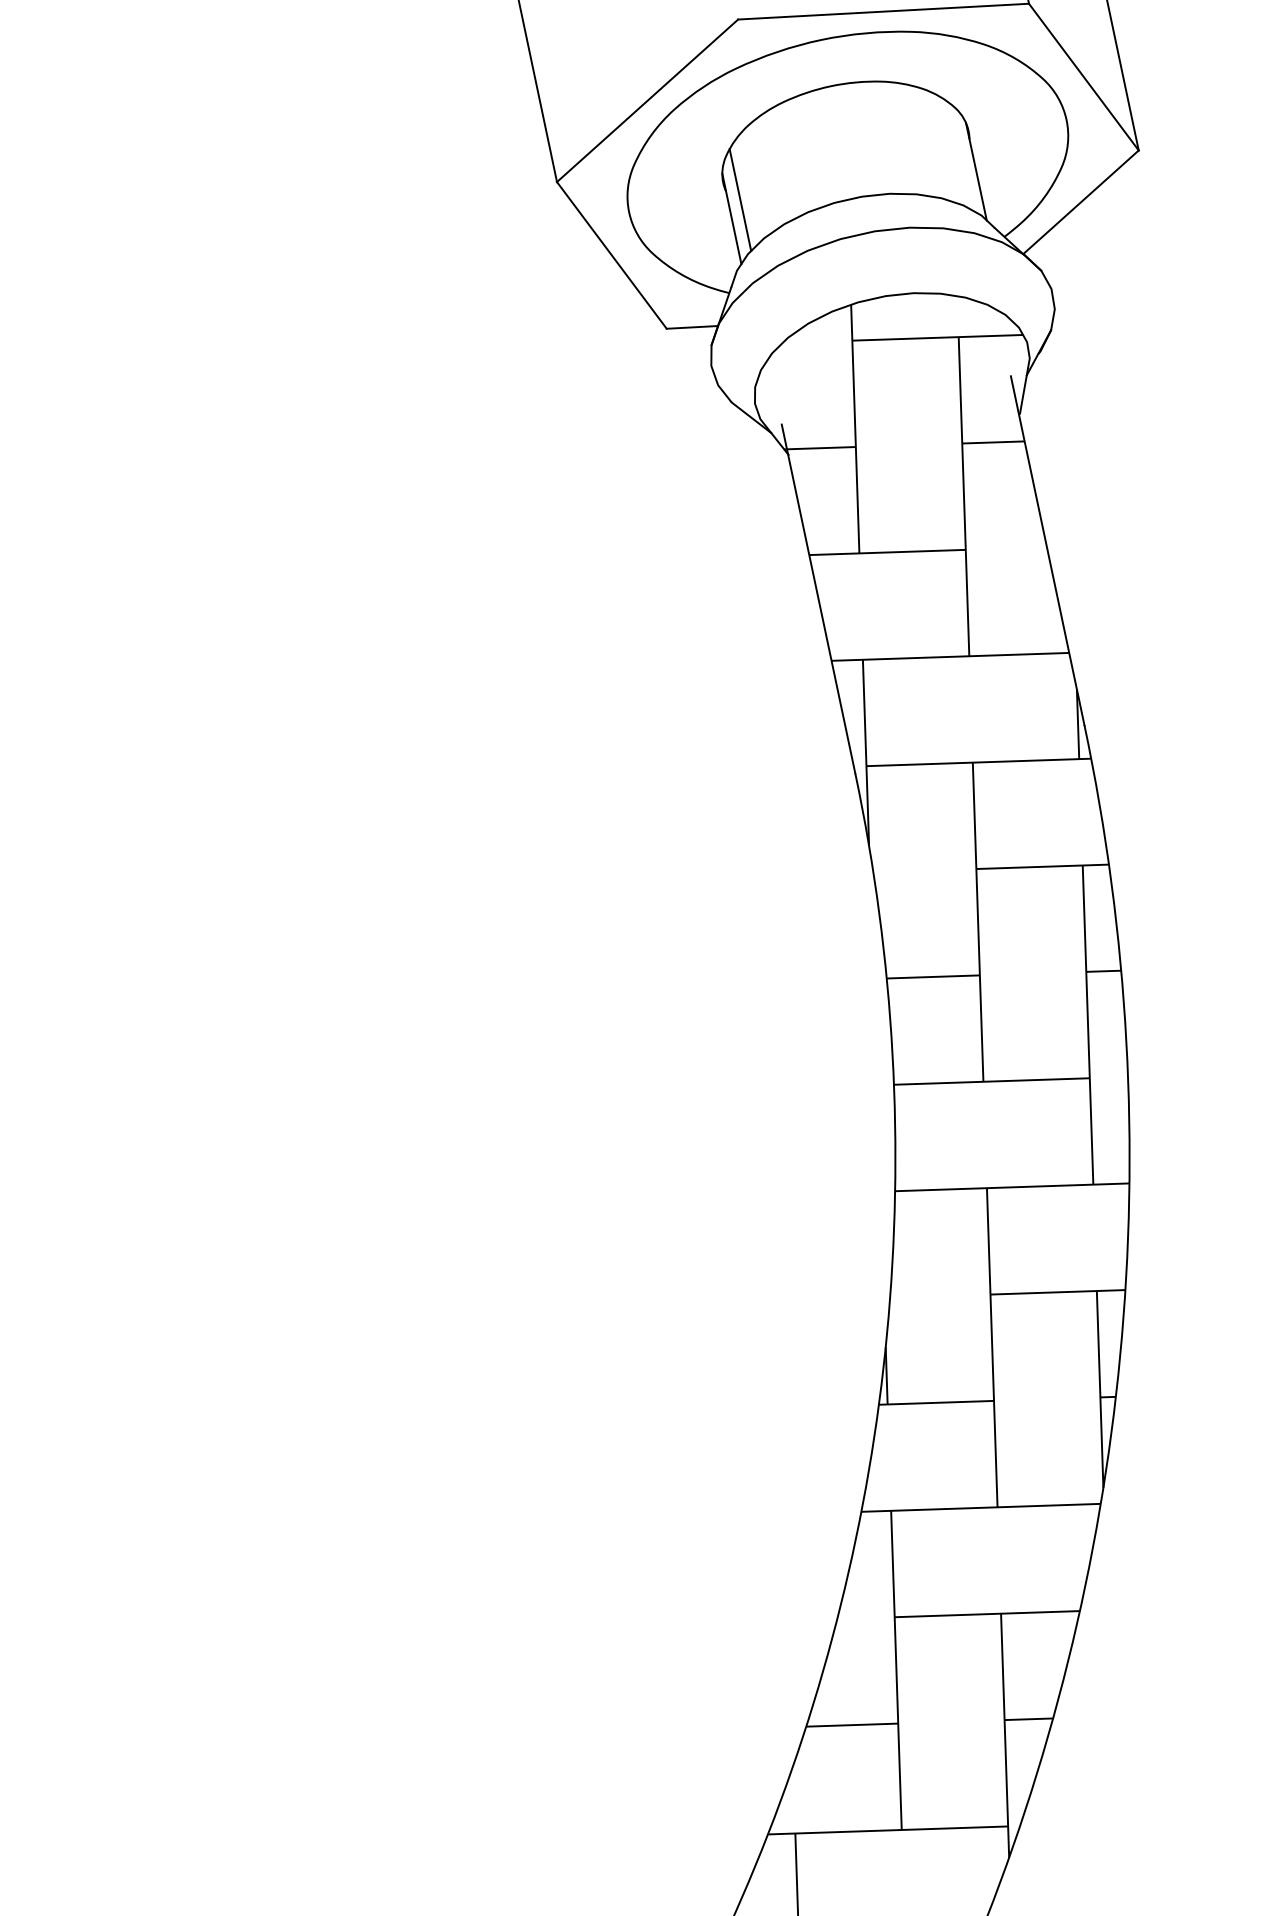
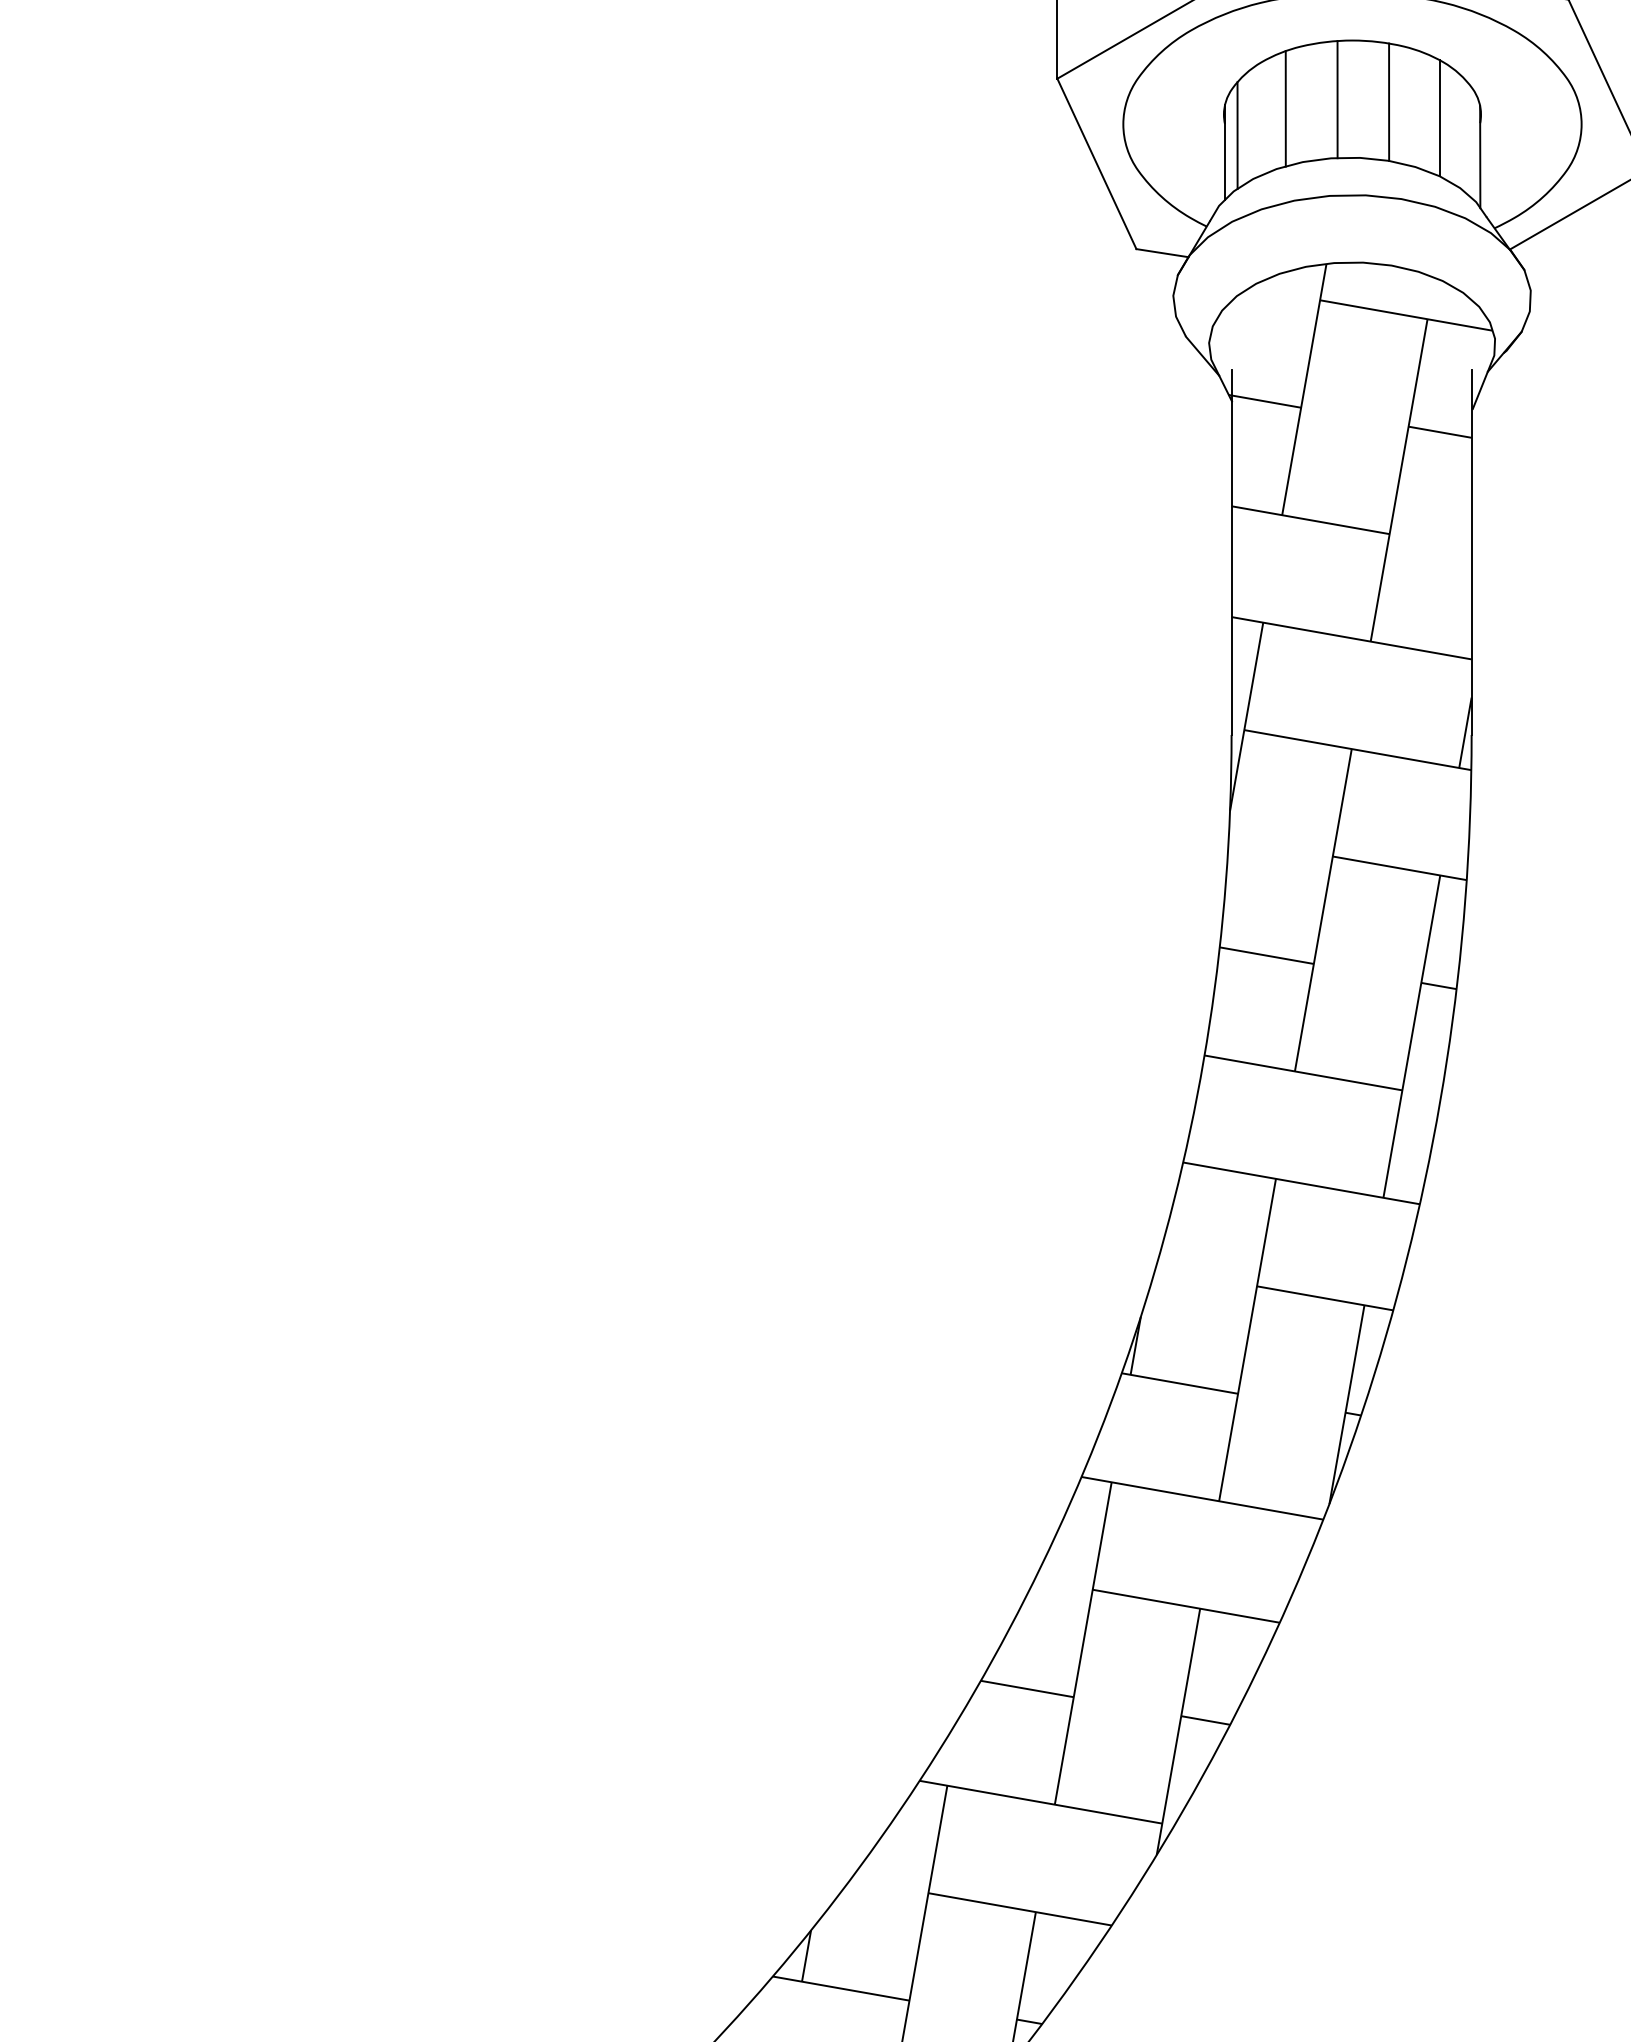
line: (878, 137) -> (1389, 102), added
line: (929, 143) -> (1439, 118), added
line: (828, 145) -> (1337, 99), added
line: (780, 164) -> (1285, 108), added

